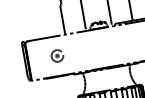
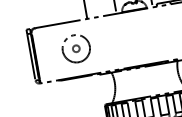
part: (57, 55) -> (76, 48), size x1.67

